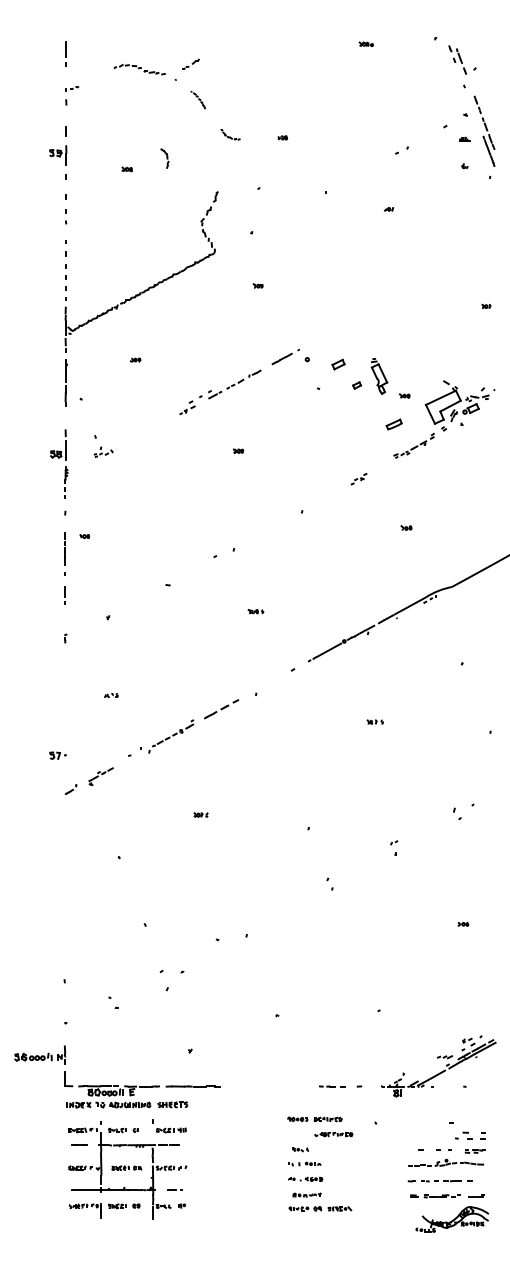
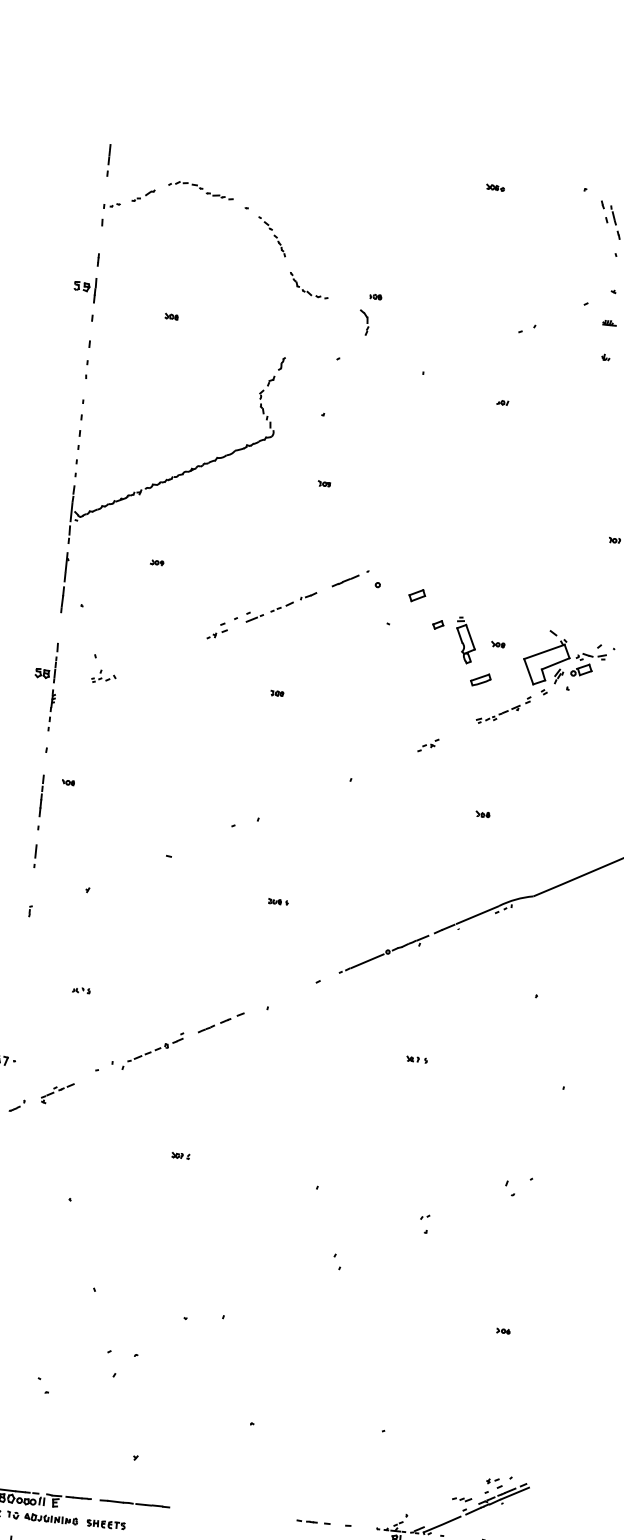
part: (190, 63) -> (143, 194), moved
part: (197, 99) -> (271, 236), size x1.67
part: (230, 134) -> (309, 285), size x1.67
part: (164, 158) -> (363, 322), moved
part: (379, 376) -> (465, 640), moved

